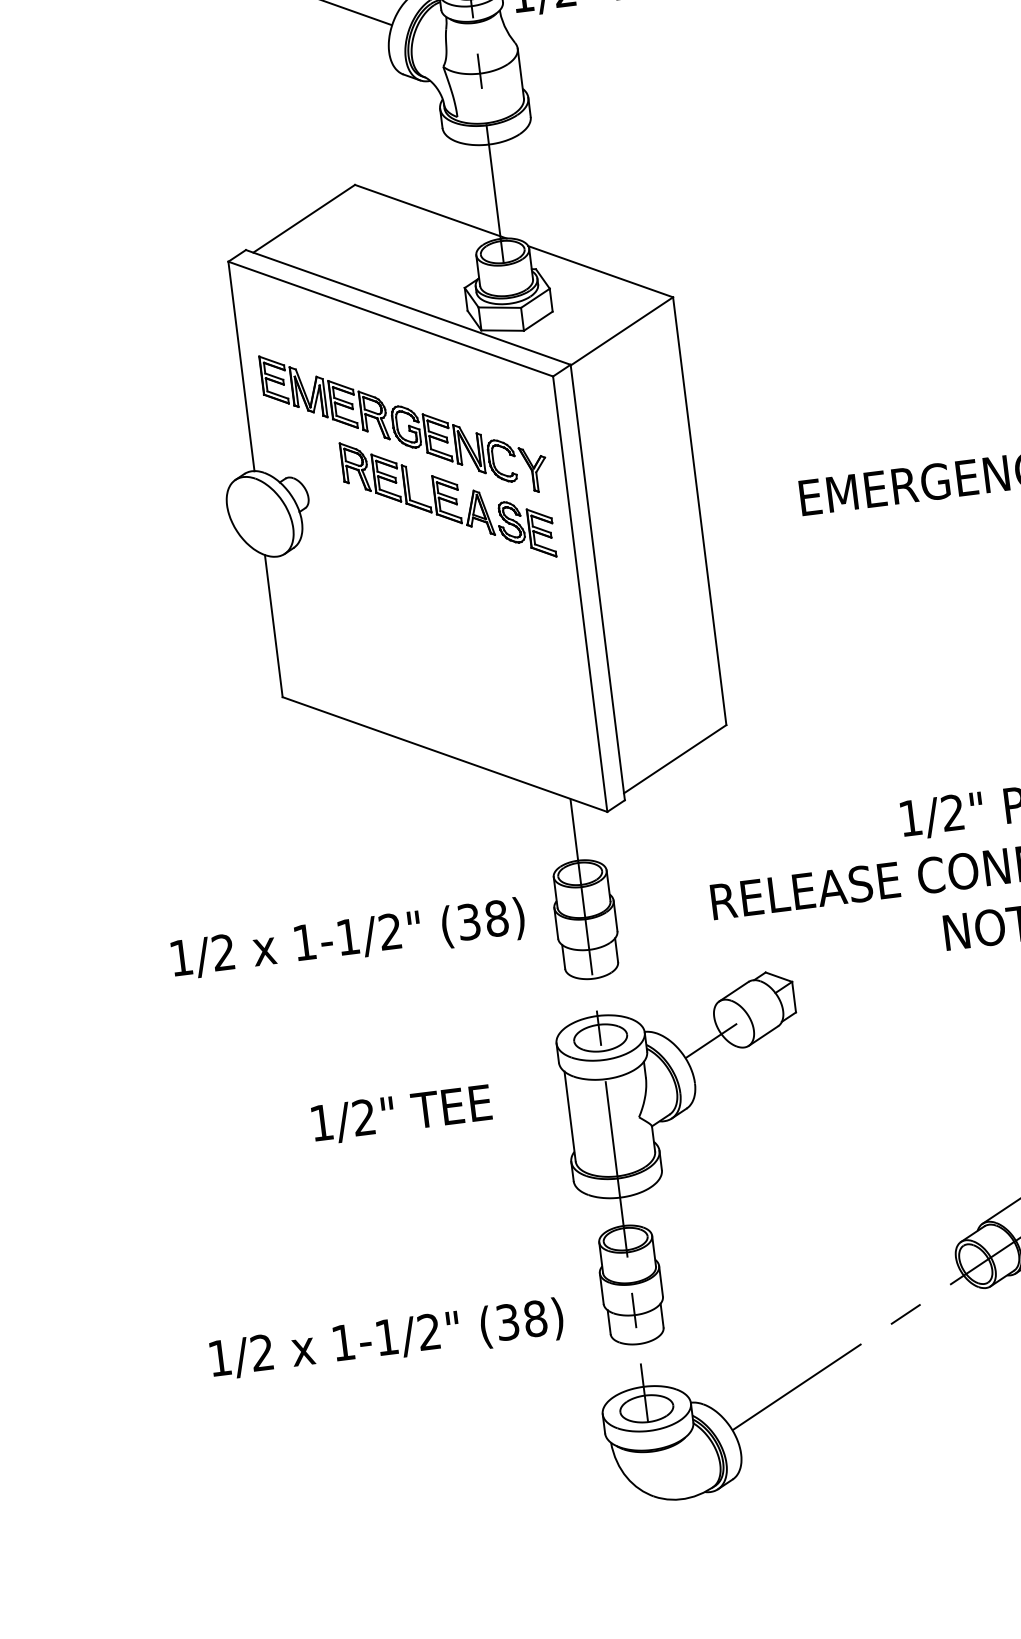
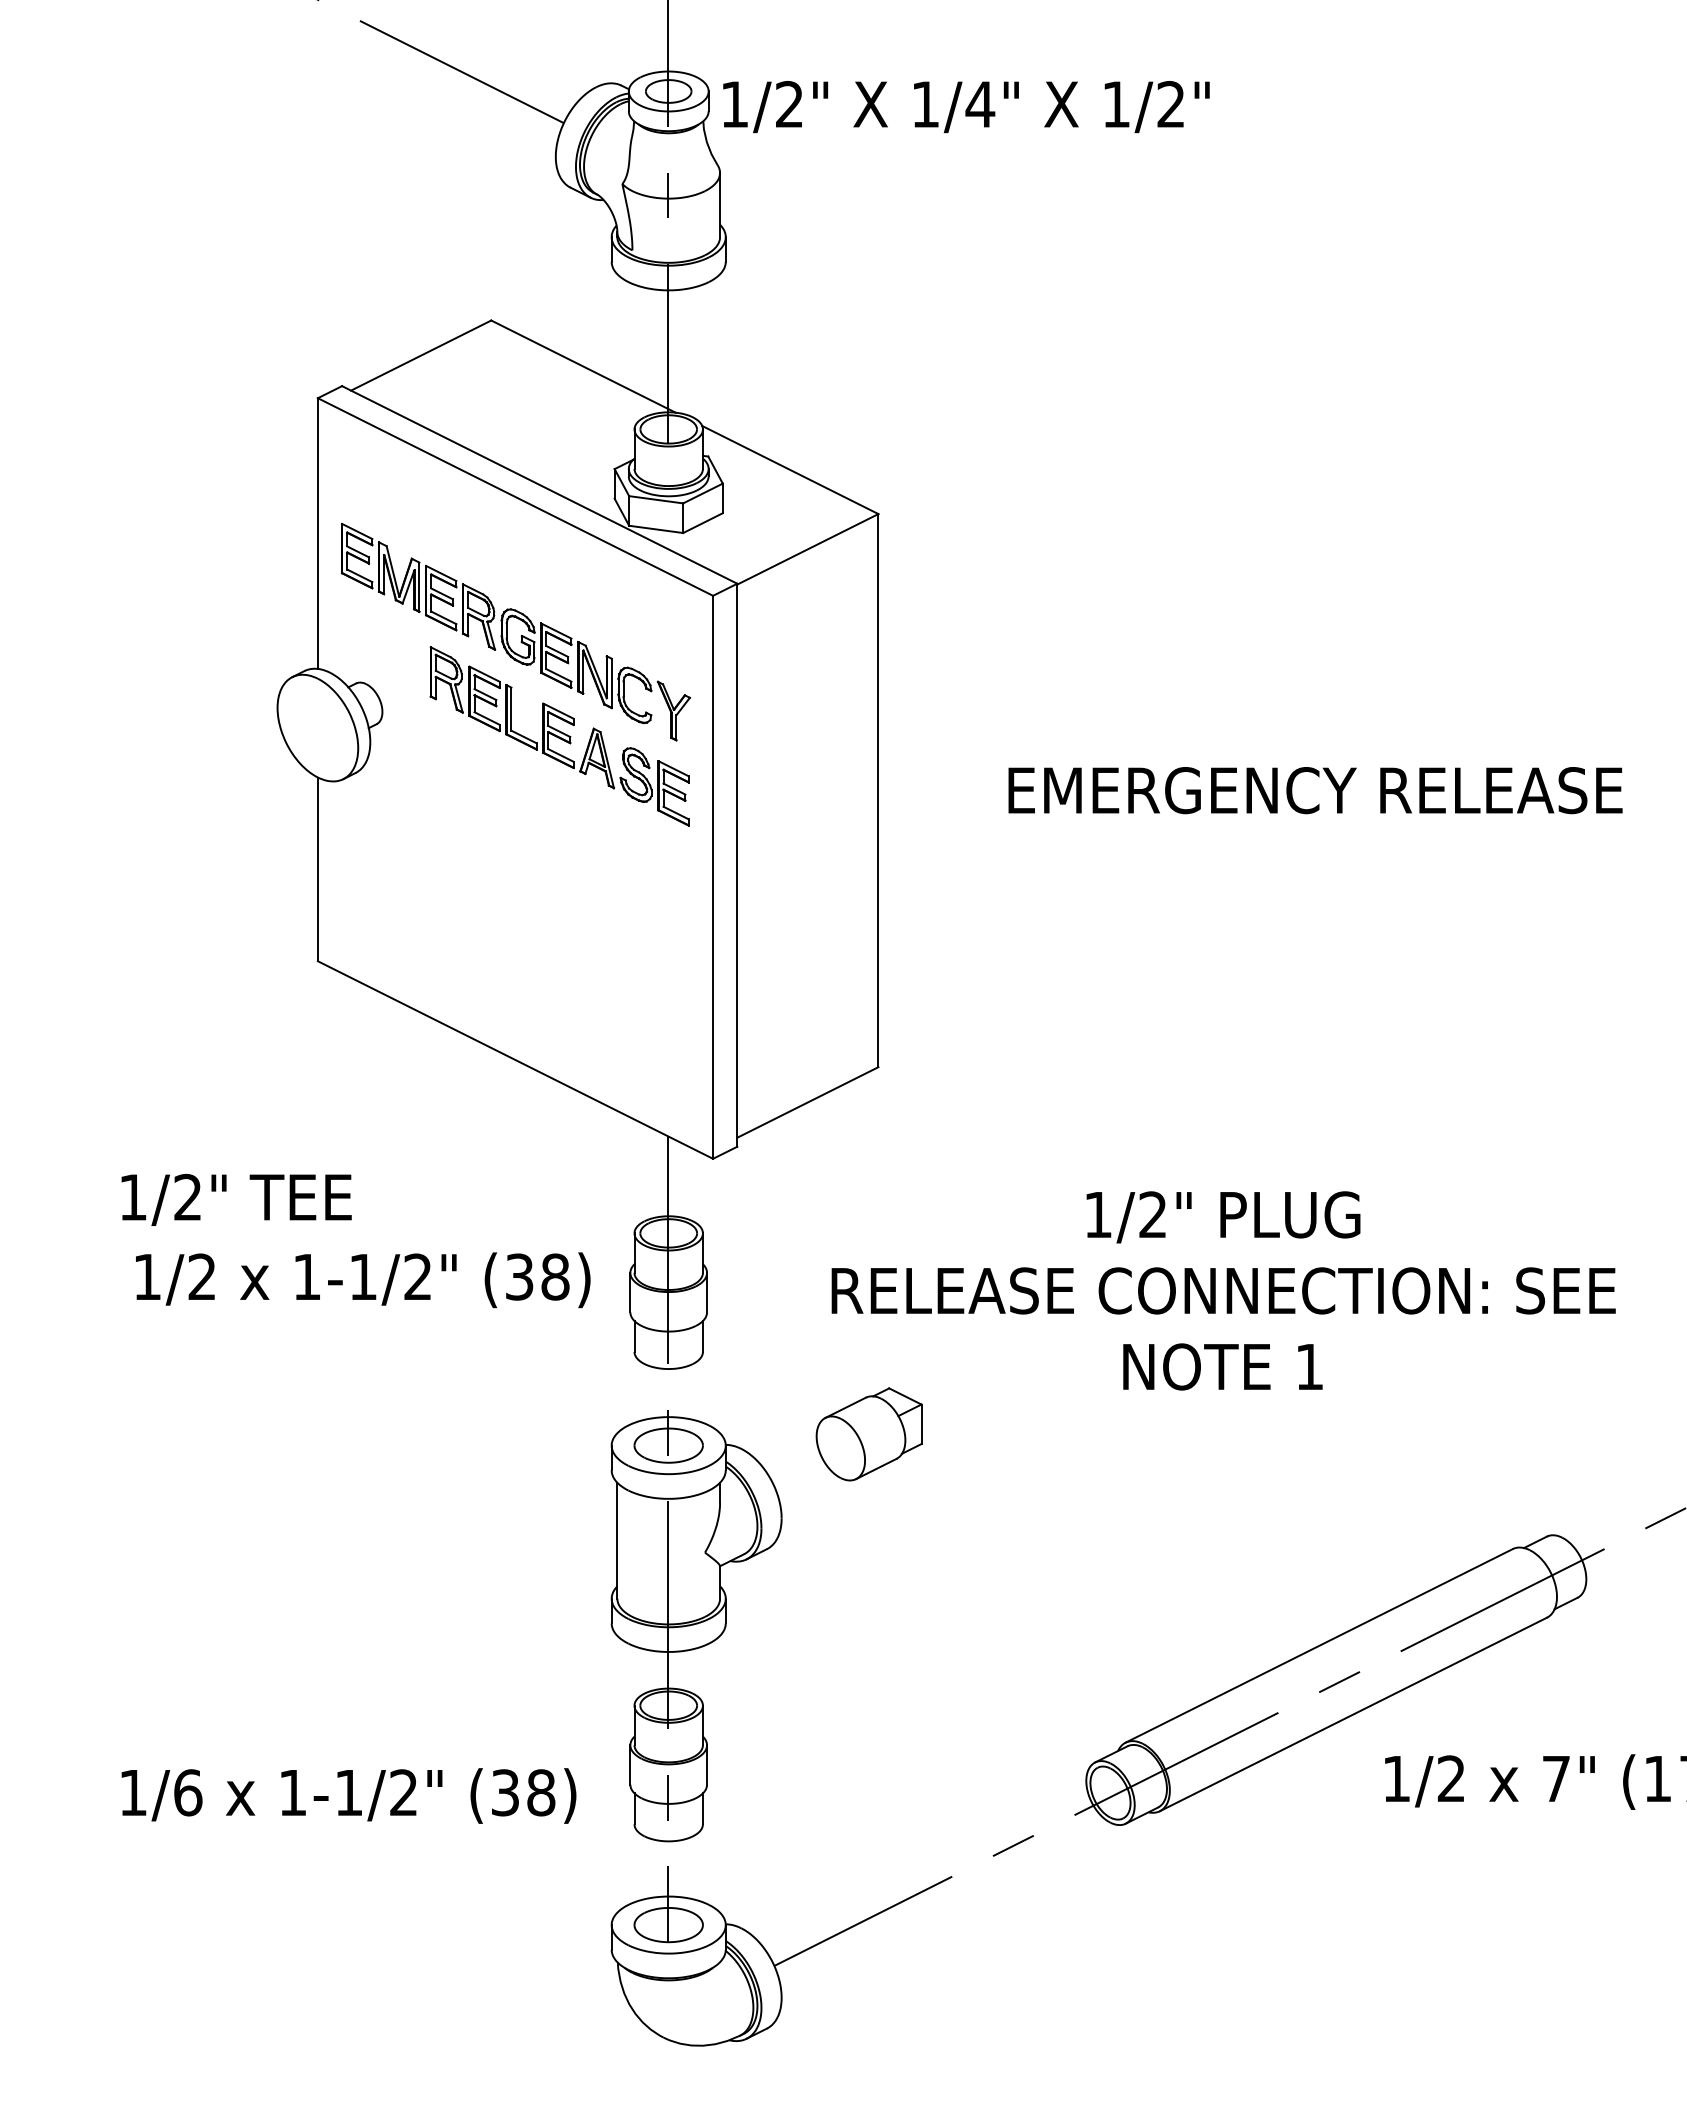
line: (710, 1040) -> (808, 1466), removed
text: (401, 1114) -> (236, 1199), moved
text: (262, 1352) -> (188, 1792), 1/2 -> 1/6

